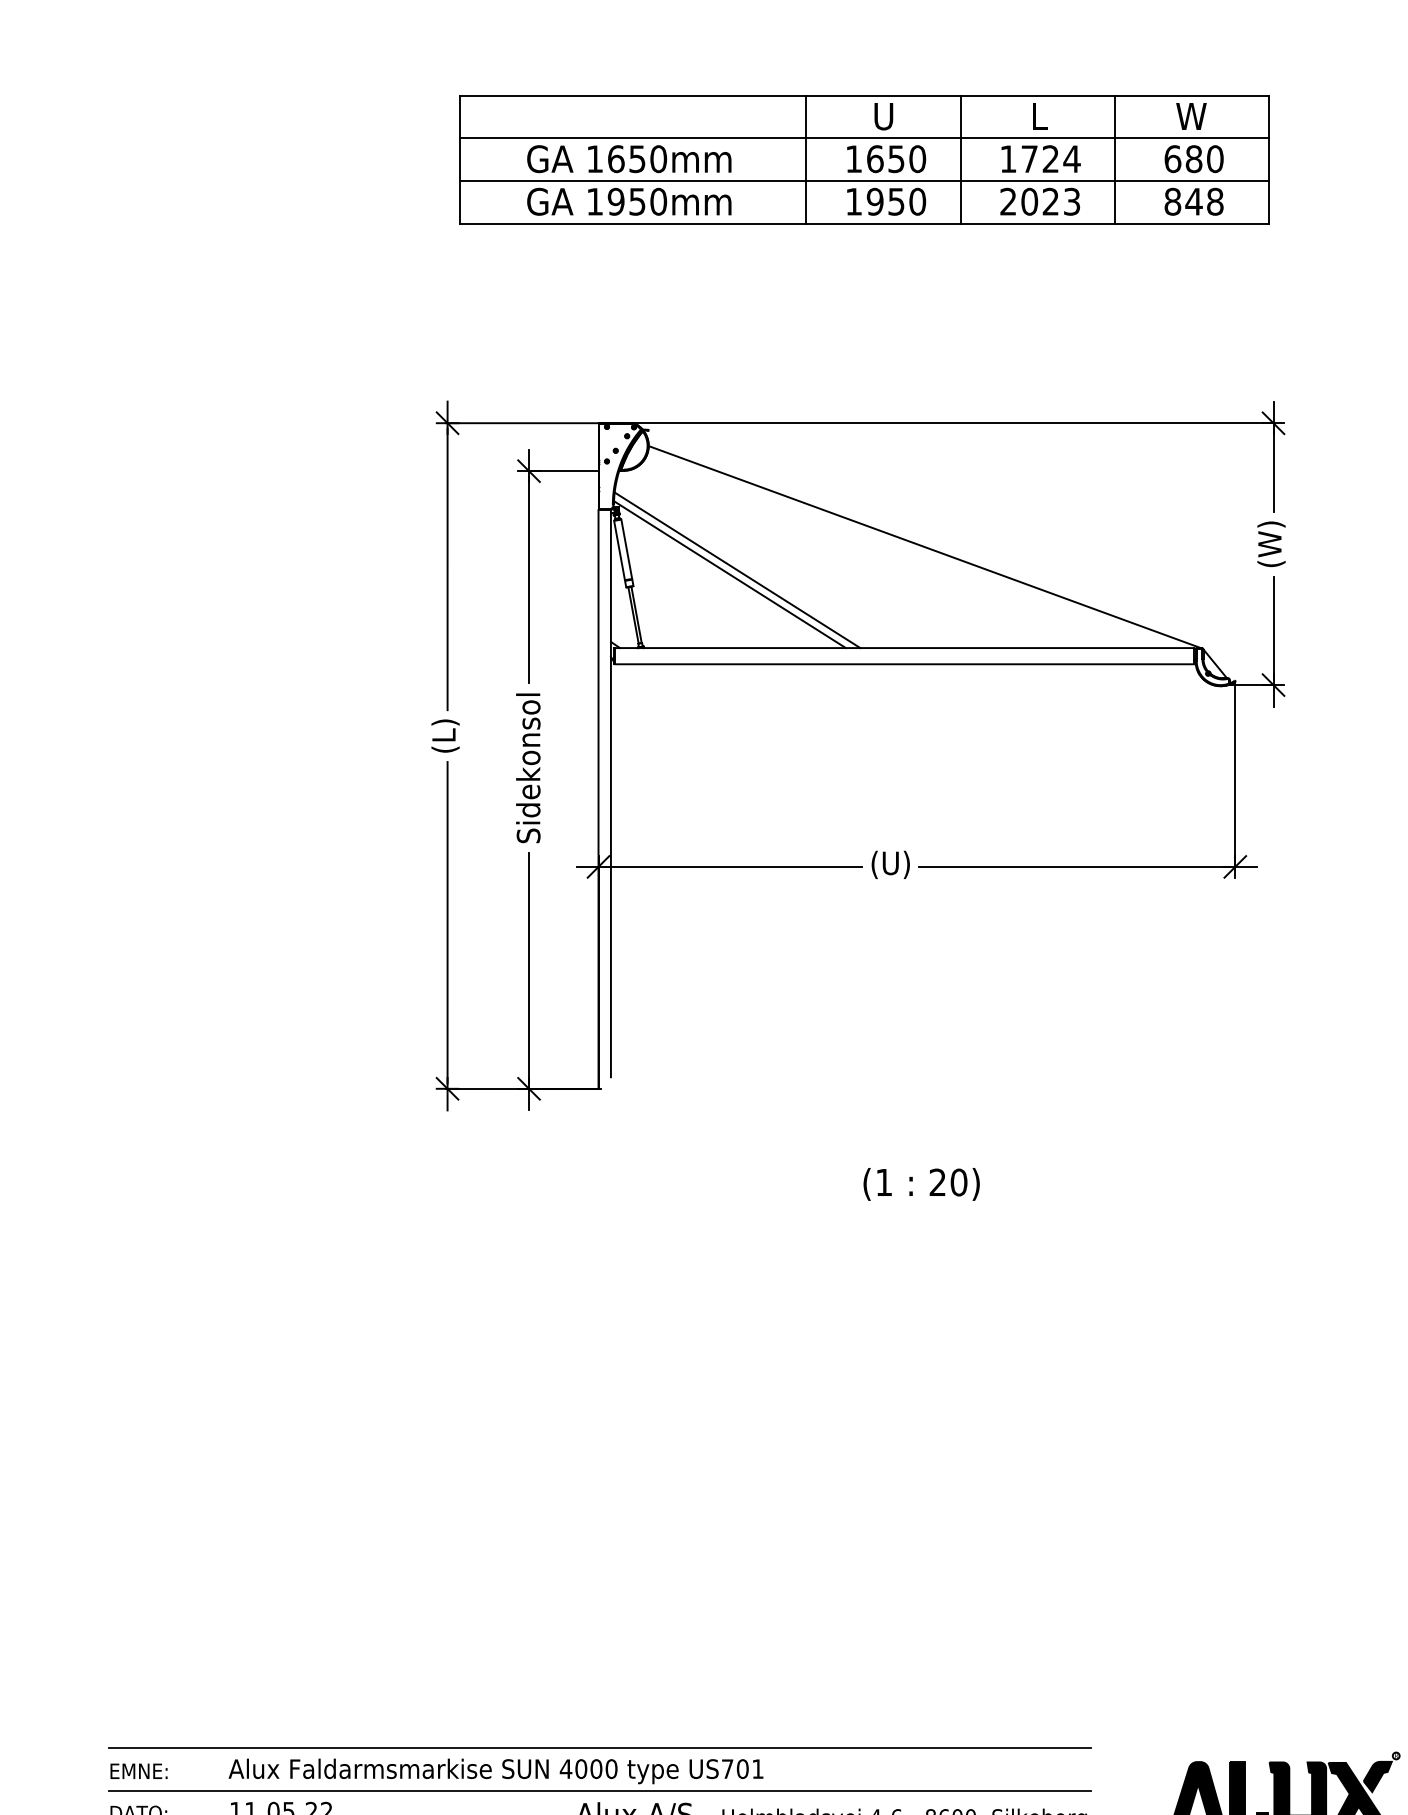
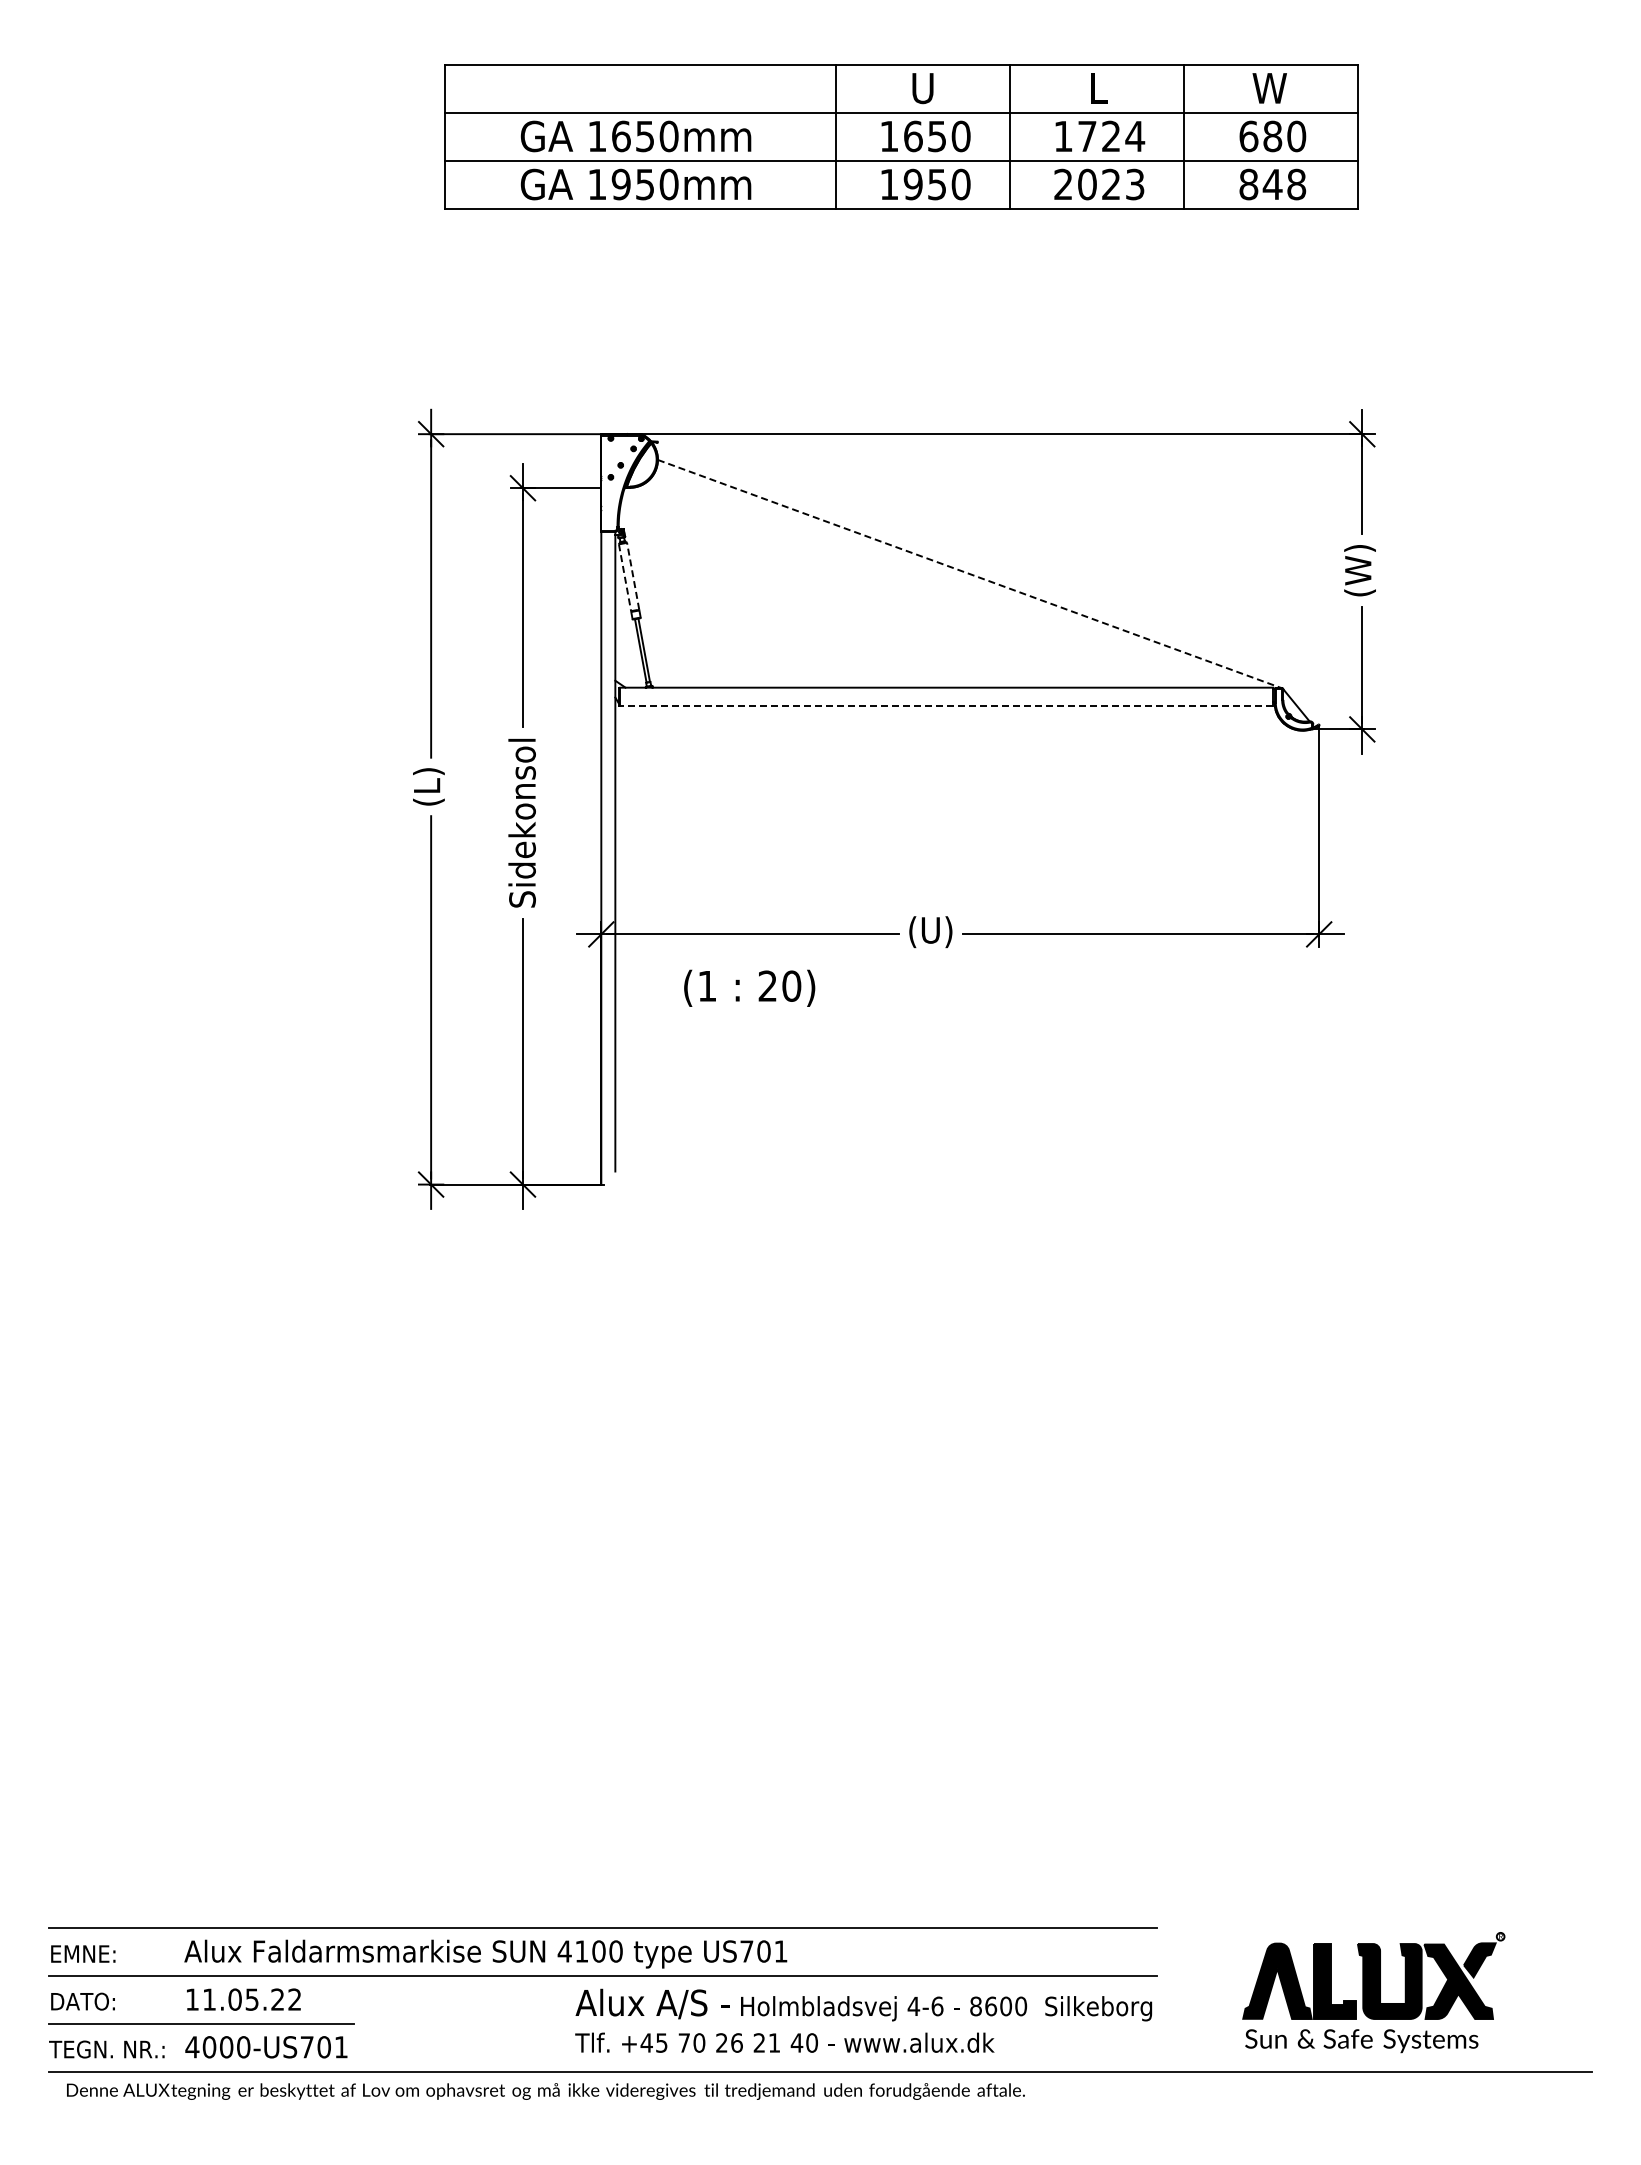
line: (925, 547) -> (970, 574), solid -> dashed
line: (627, 549) -> (633, 576), solid -> dashed
line: (619, 550) -> (625, 577), solid -> dashed
line: (737, 569) -> (757, 599), removed
line: (729, 574) -> (749, 604), removed
line: (904, 663) -> (946, 705), solid -> dashed
text: (921, 1183) -> (749, 987), moved
text: (580, 1769) -> (581, 1951), 4000 -> 4100

